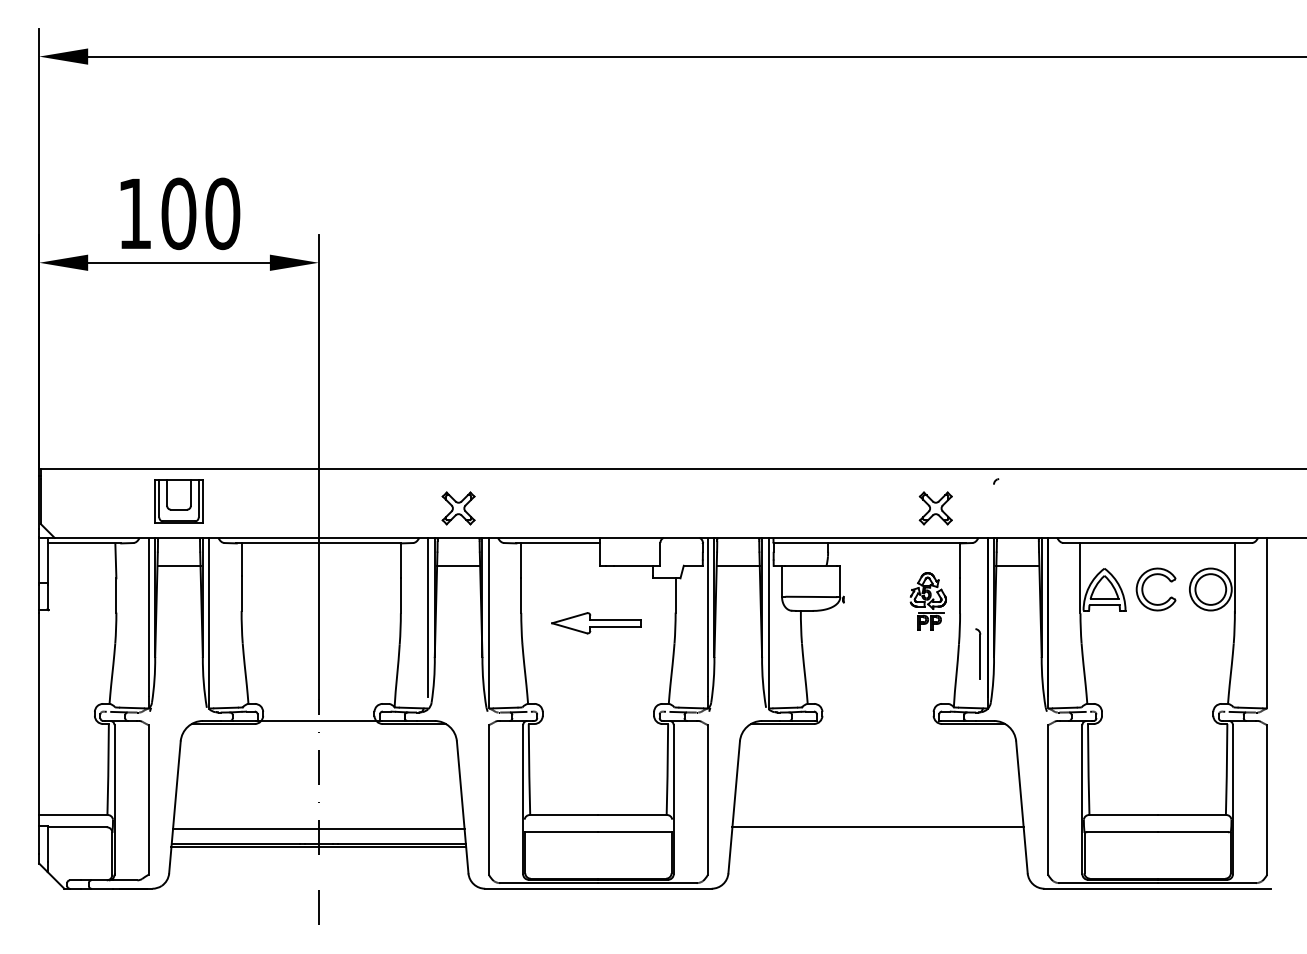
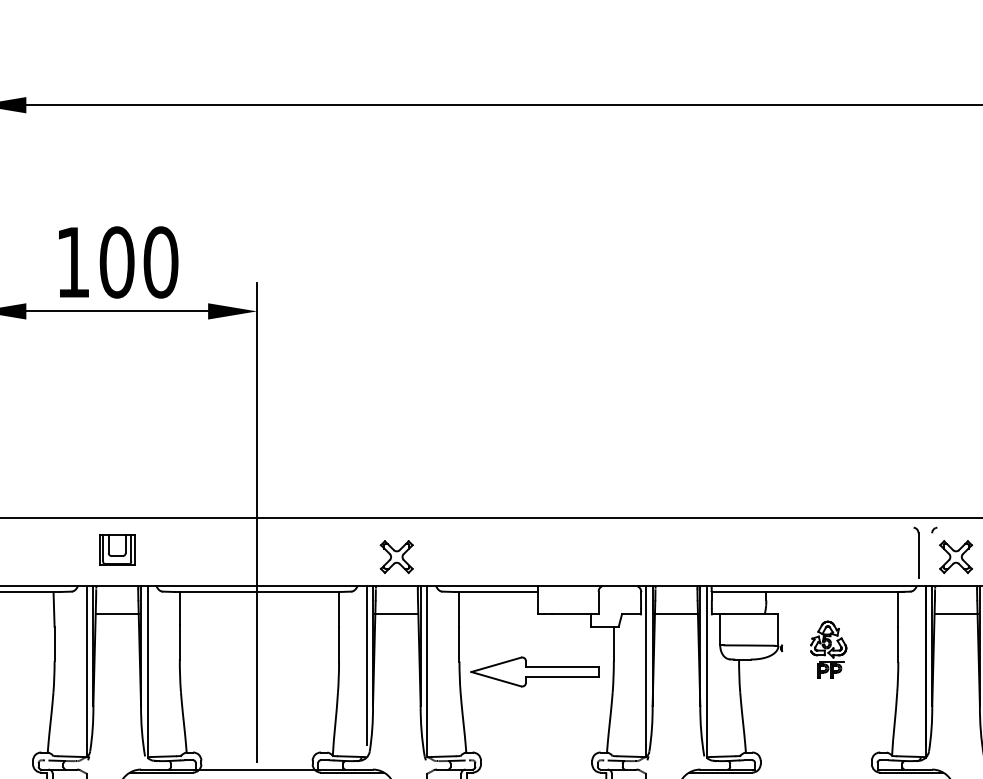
part: (178, 501) -> (116, 550), size x0.71
part: (935, 508) -> (955, 557), moved
part: (927, 601) -> (827, 650), moved
part: (596, 622) -> (534, 671), size x1.43
part: (978, 653) -> (916, 552), moved

